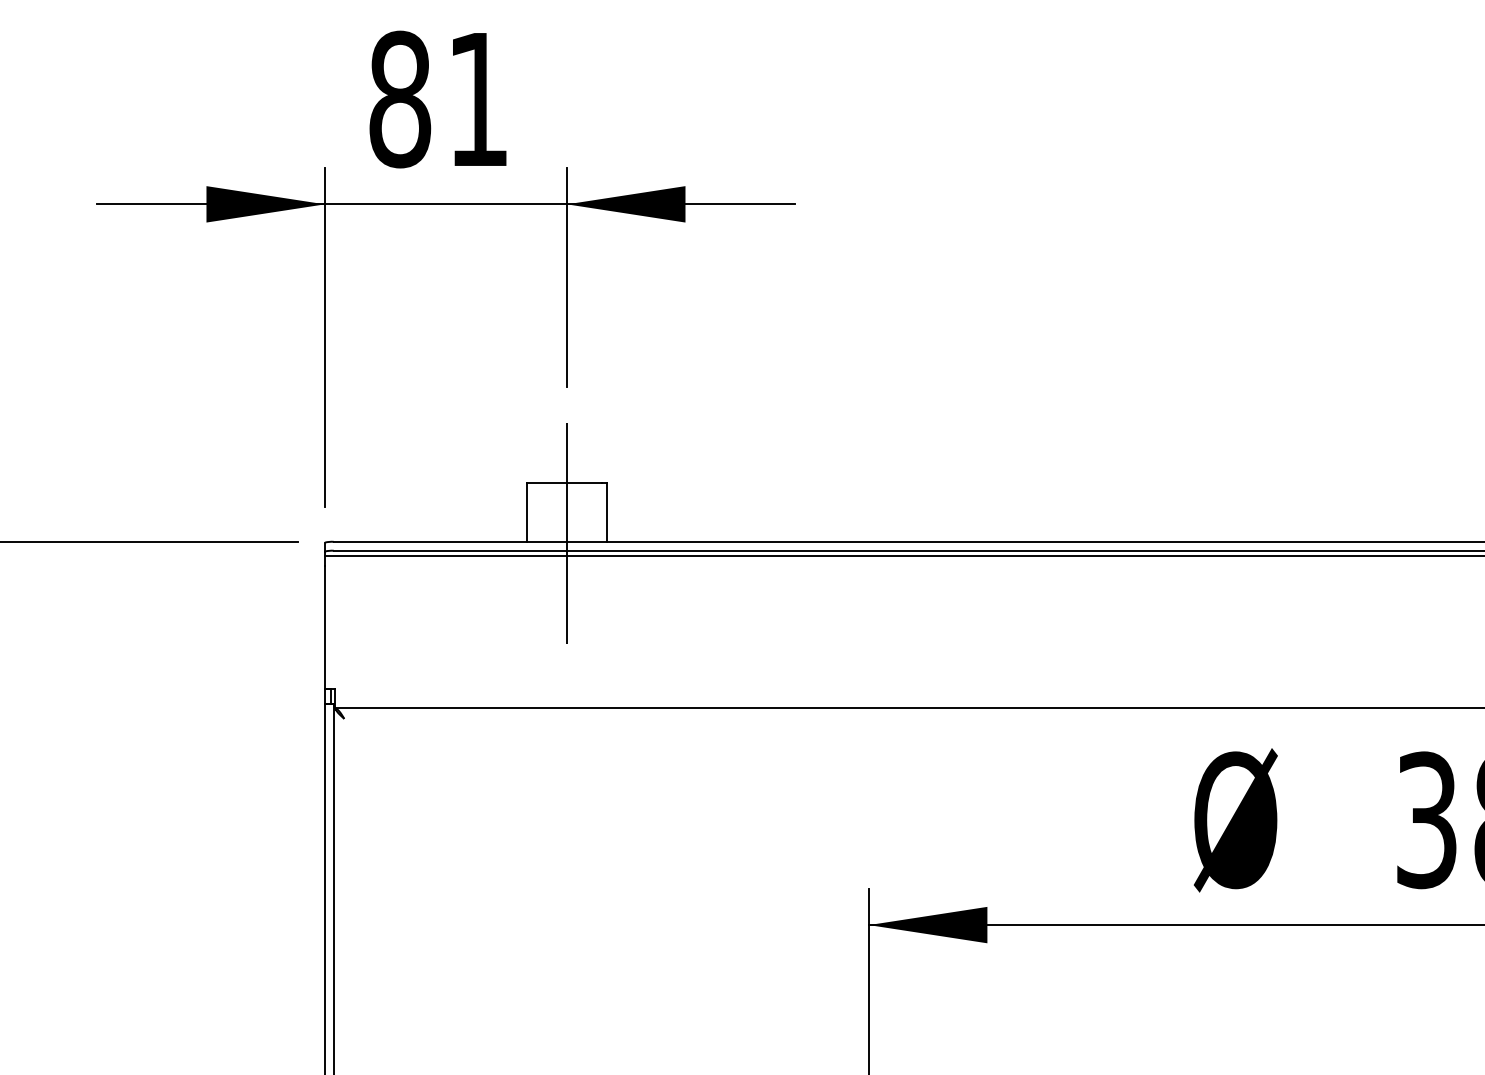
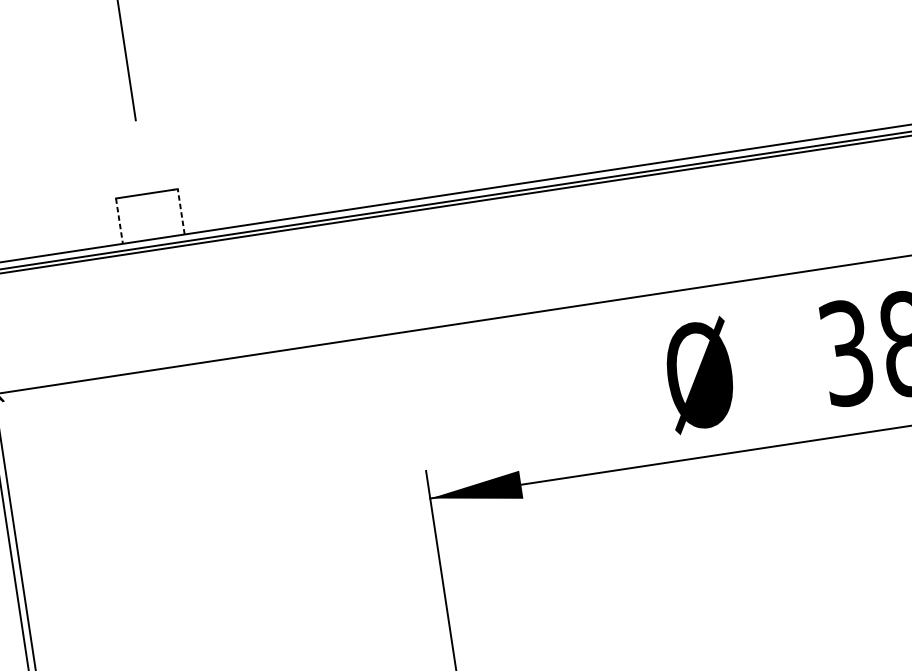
line: (526, 512) -> (119, 221), solid -> dashed
line: (607, 512) -> (181, 211), solid -> dashed
line: (567, 533) -> (153, 232), removed

